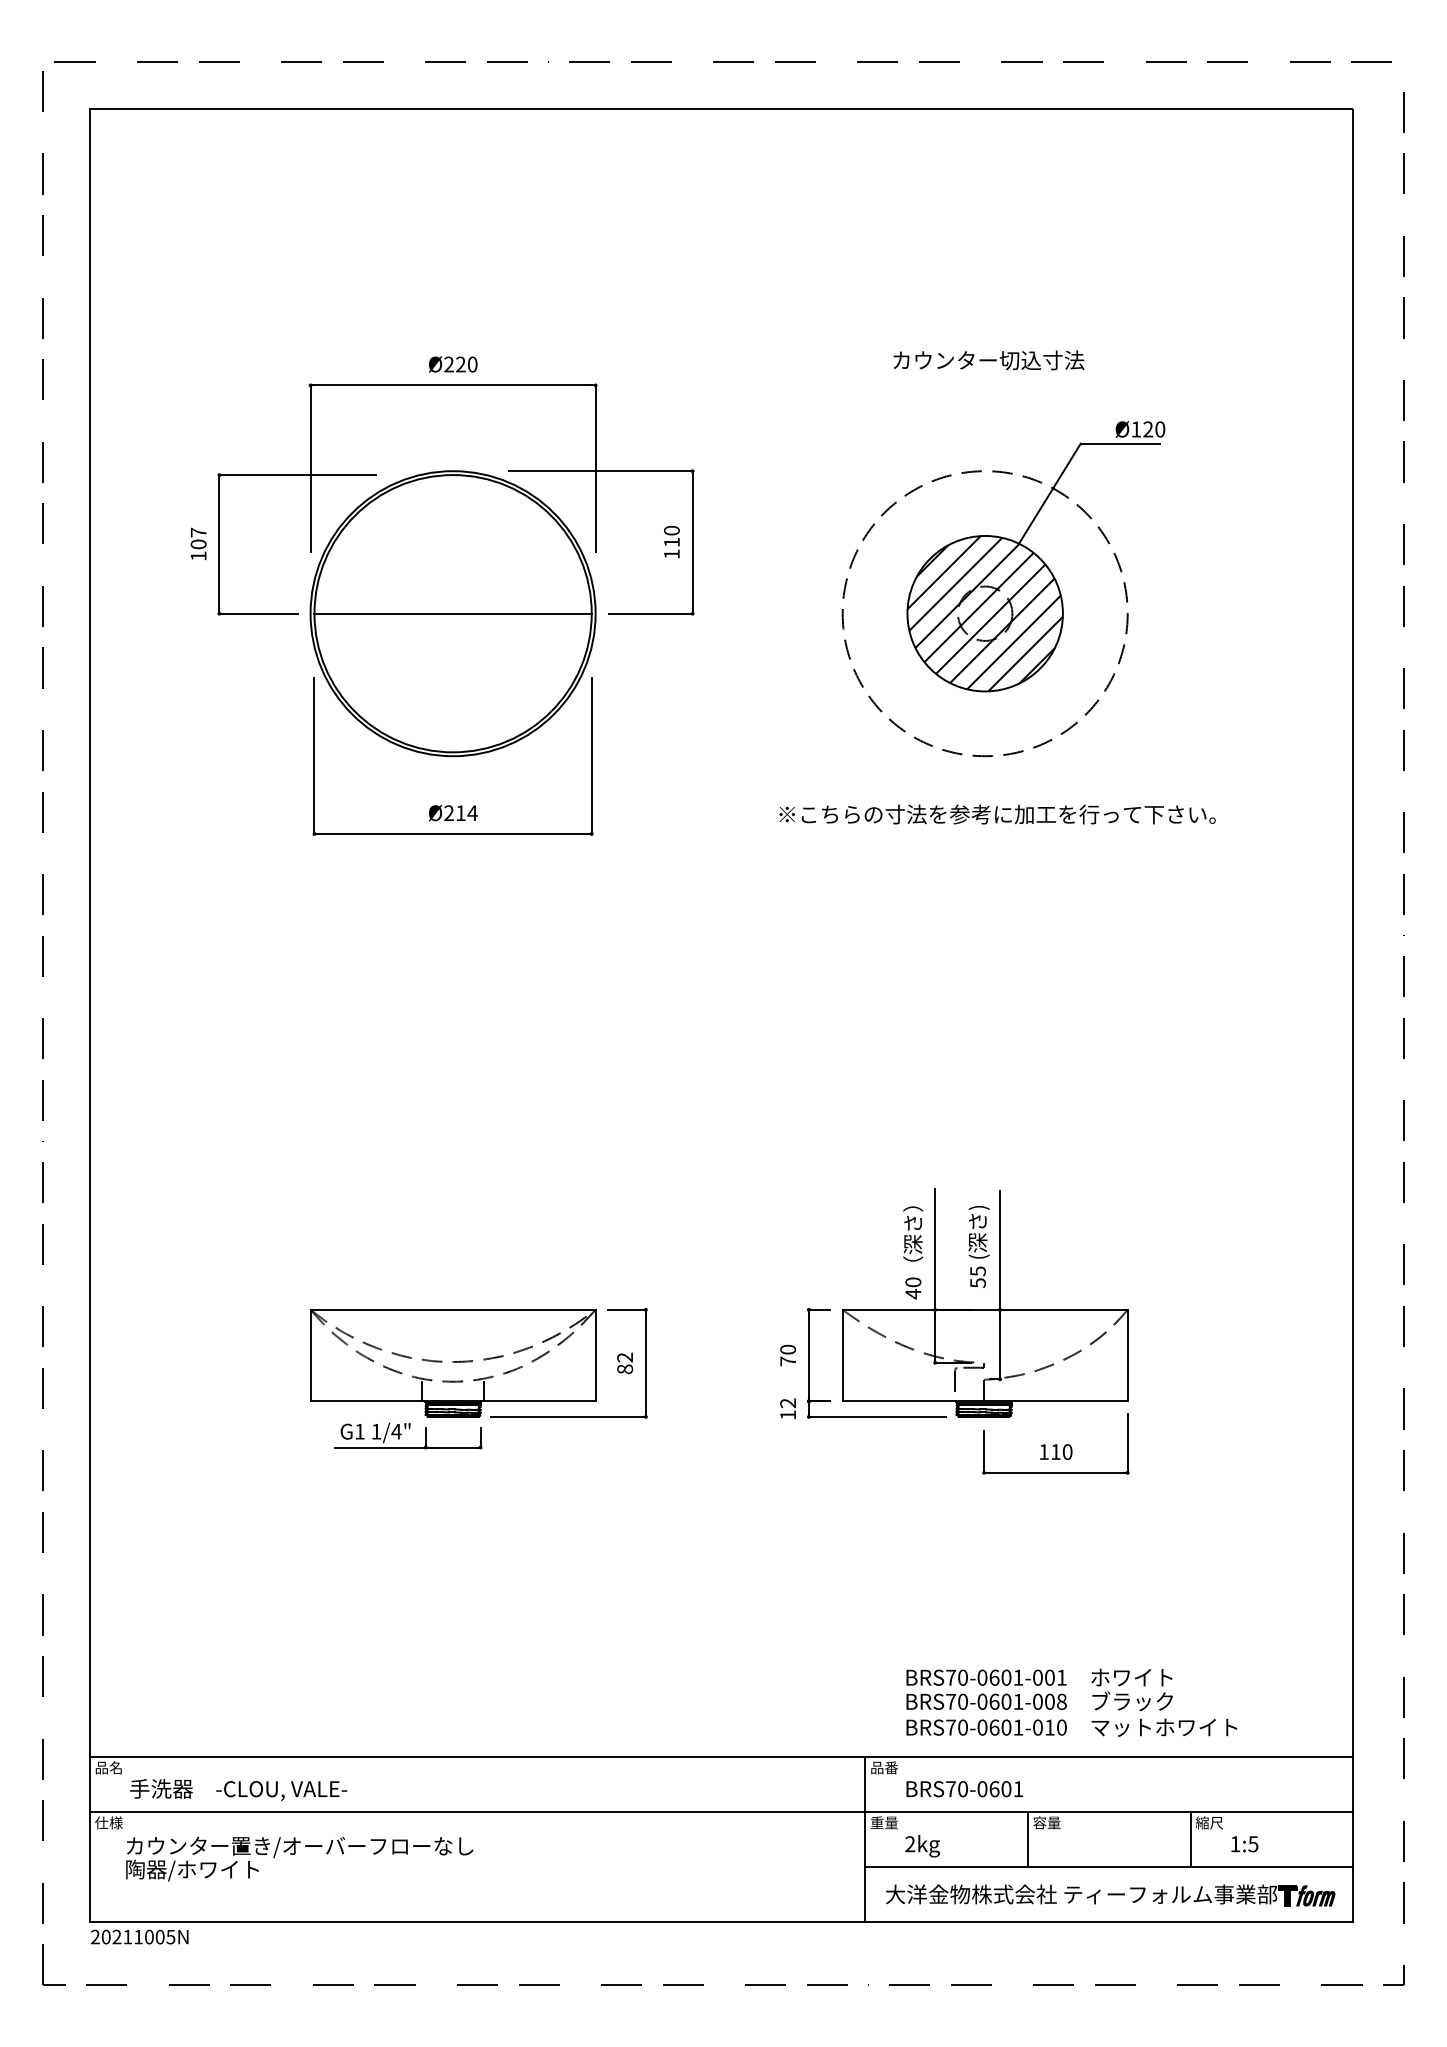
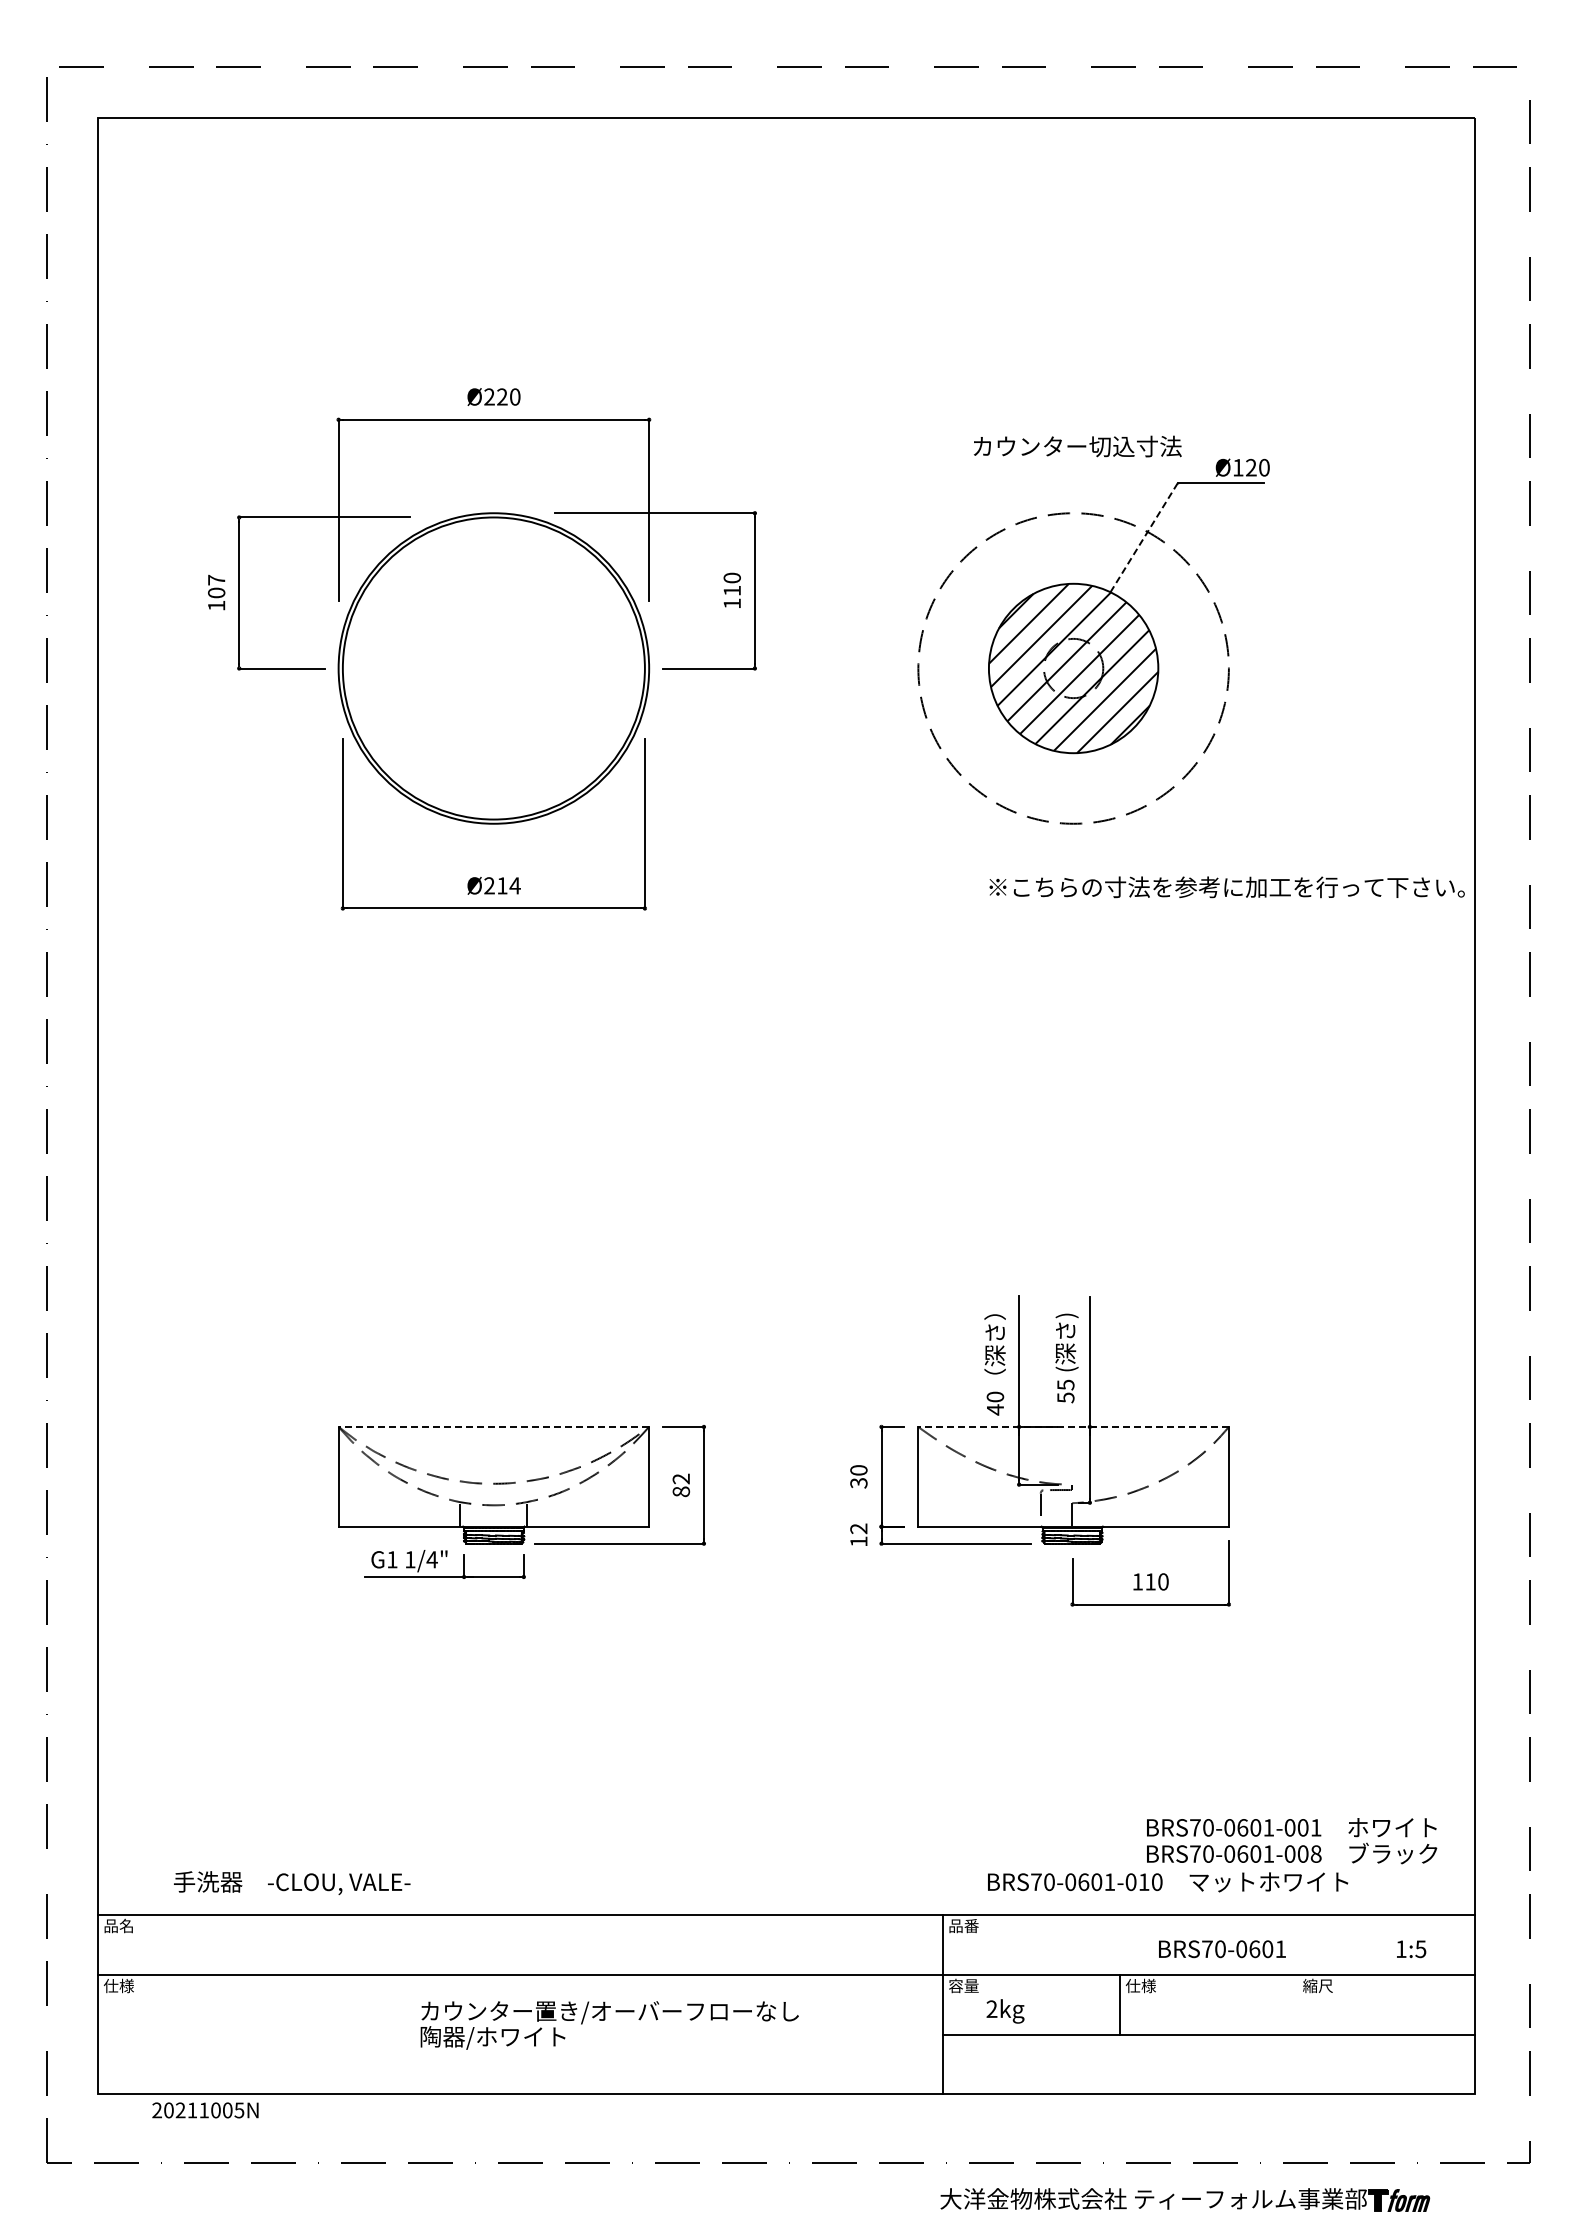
text: (988, 360) -> (1077, 446), moved
line: (1050, 493) -> (1144, 537), solid -> dashed
line: (452, 613) -> (493, 668), removed
text: (997, 814) -> (1226, 887), moved
line: (452, 1309) -> (493, 1426), solid -> dashed
line: (985, 1309) -> (1073, 1426), solid -> dashed
text: (787, 1360) -> (858, 1482), 70 -> 30
text: (1040, 1690) -> (1292, 1841), moved
text: (238, 1789) -> (292, 1882), moved
text: (964, 1789) -> (1222, 1949), moved
text: (876, 1822) -> (955, 1985), 重量 -> 容量
text: (1046, 1822) -> (1140, 1985), 容量 -> 仕様
line: (1190, 1839) -> (1297, 2004), removed
text: (1244, 1844) -> (1411, 1949), moved
text: (299, 1859) -> (609, 2025), moved
part: (1110, 1894) -> (1185, 2199), moved
text: (139, 1937) -> (205, 2110), moved

